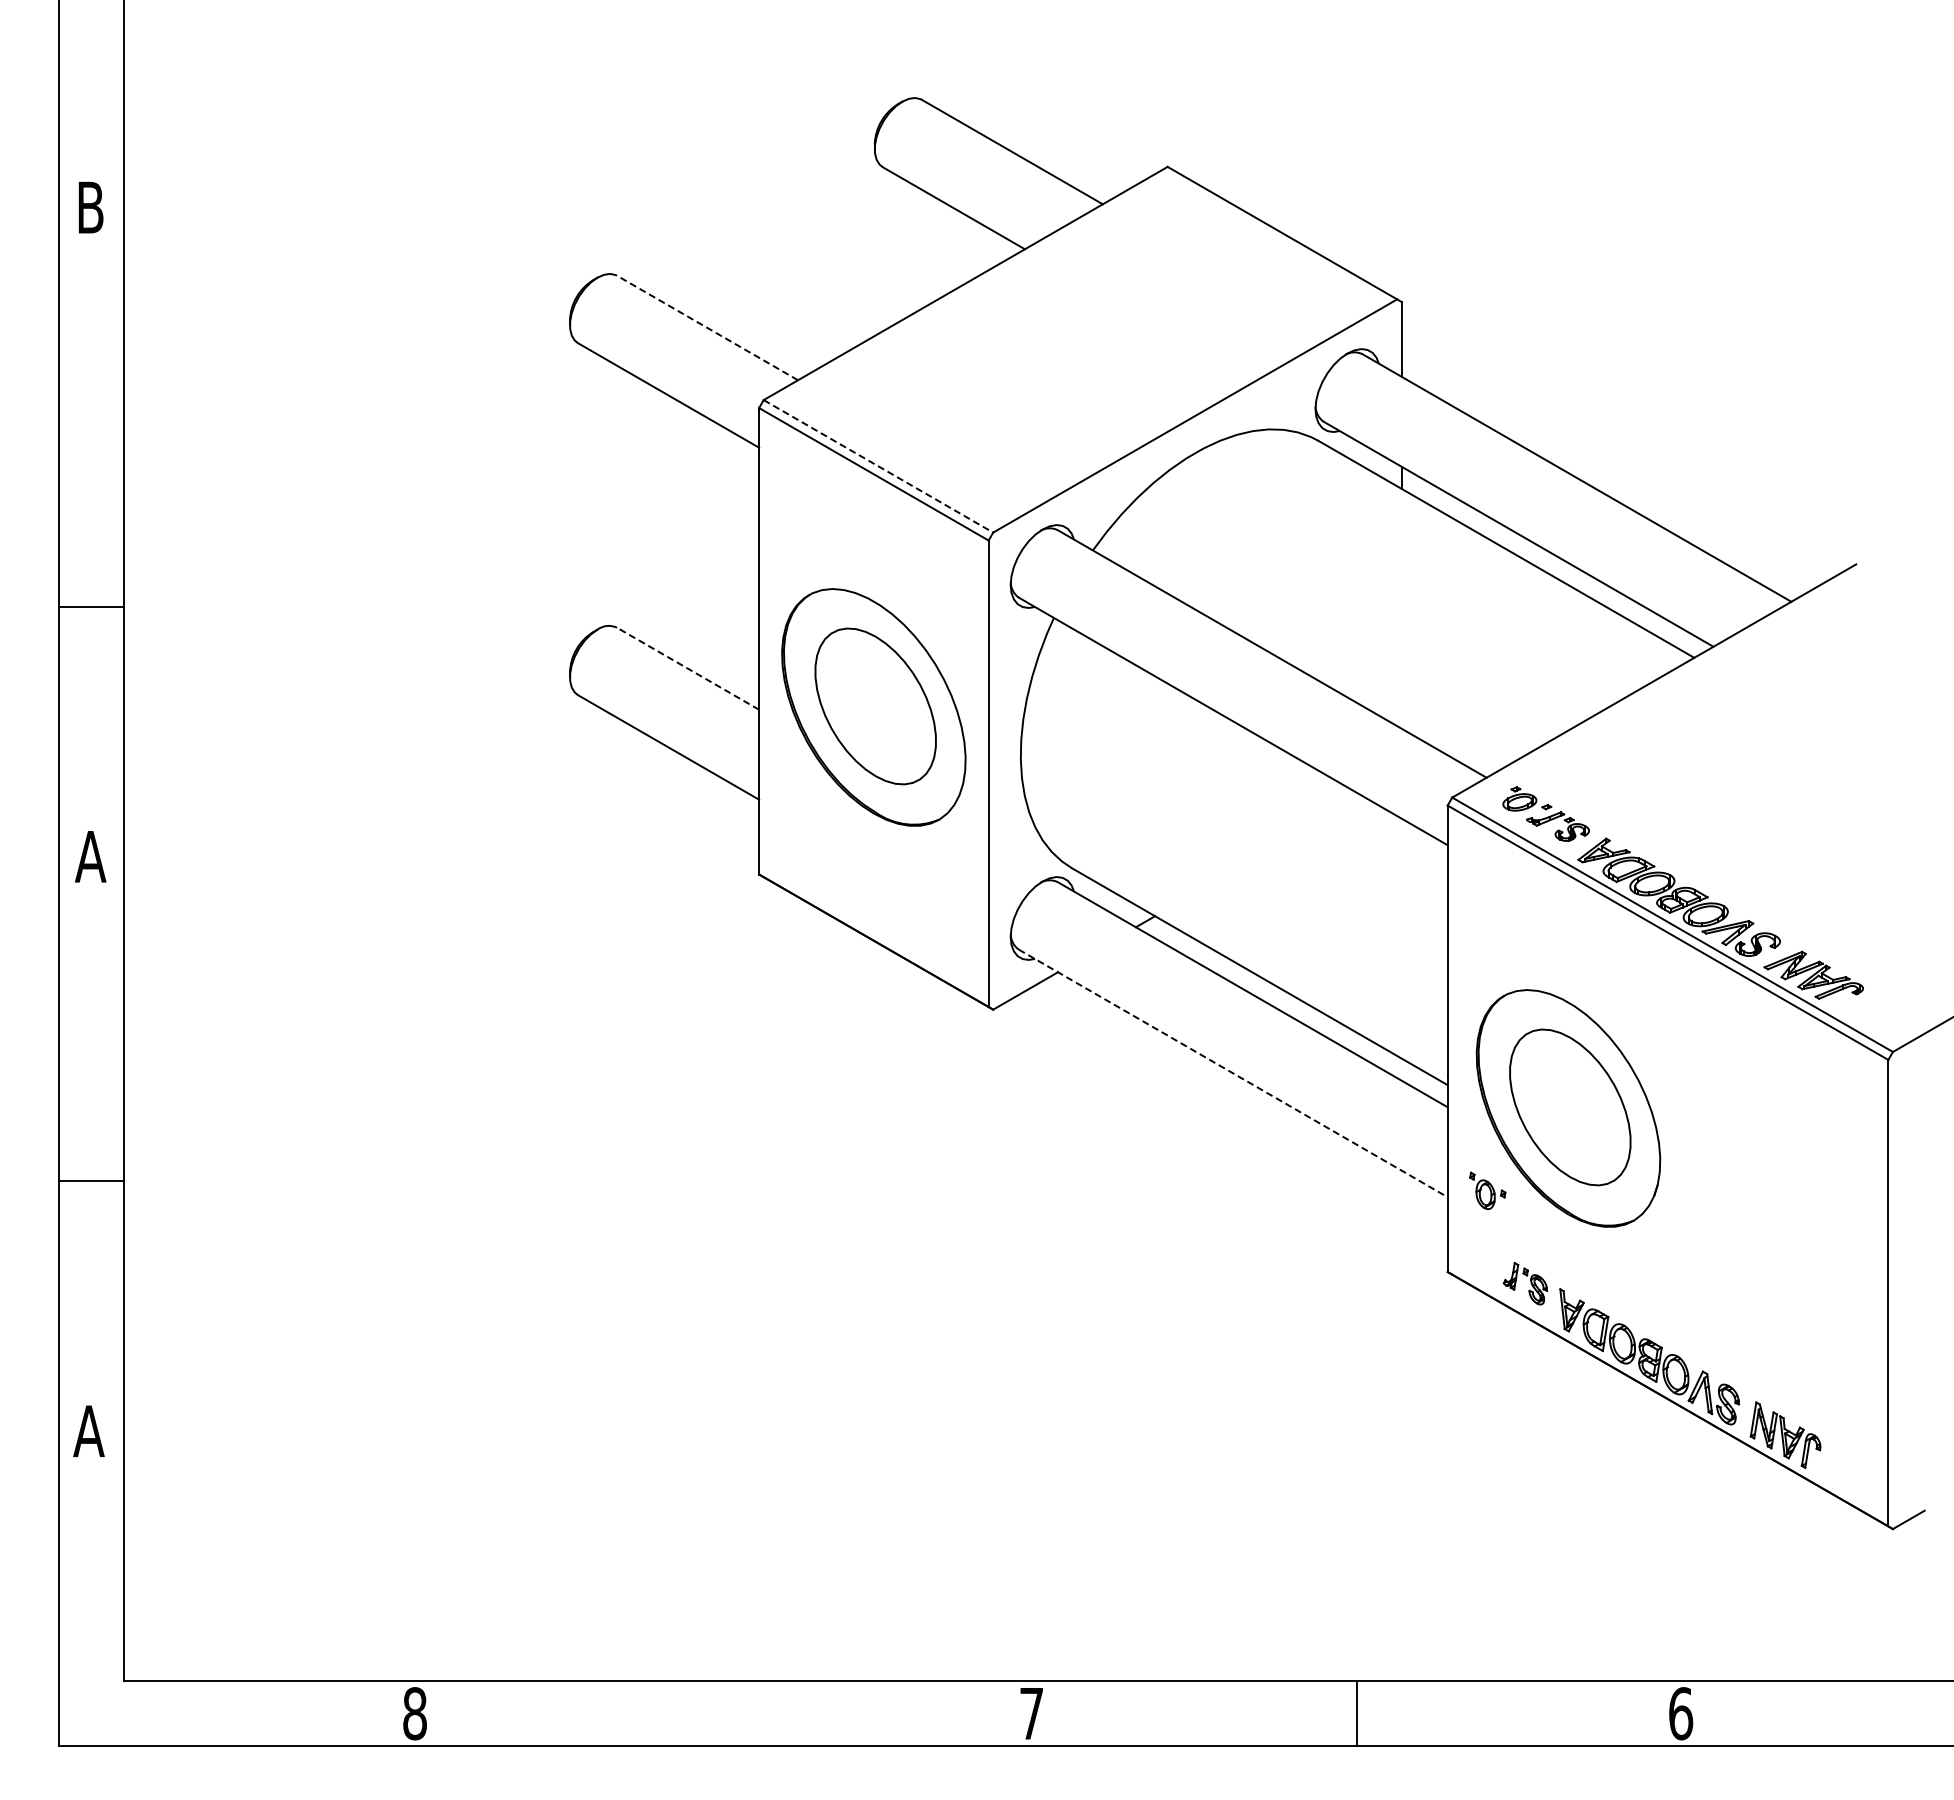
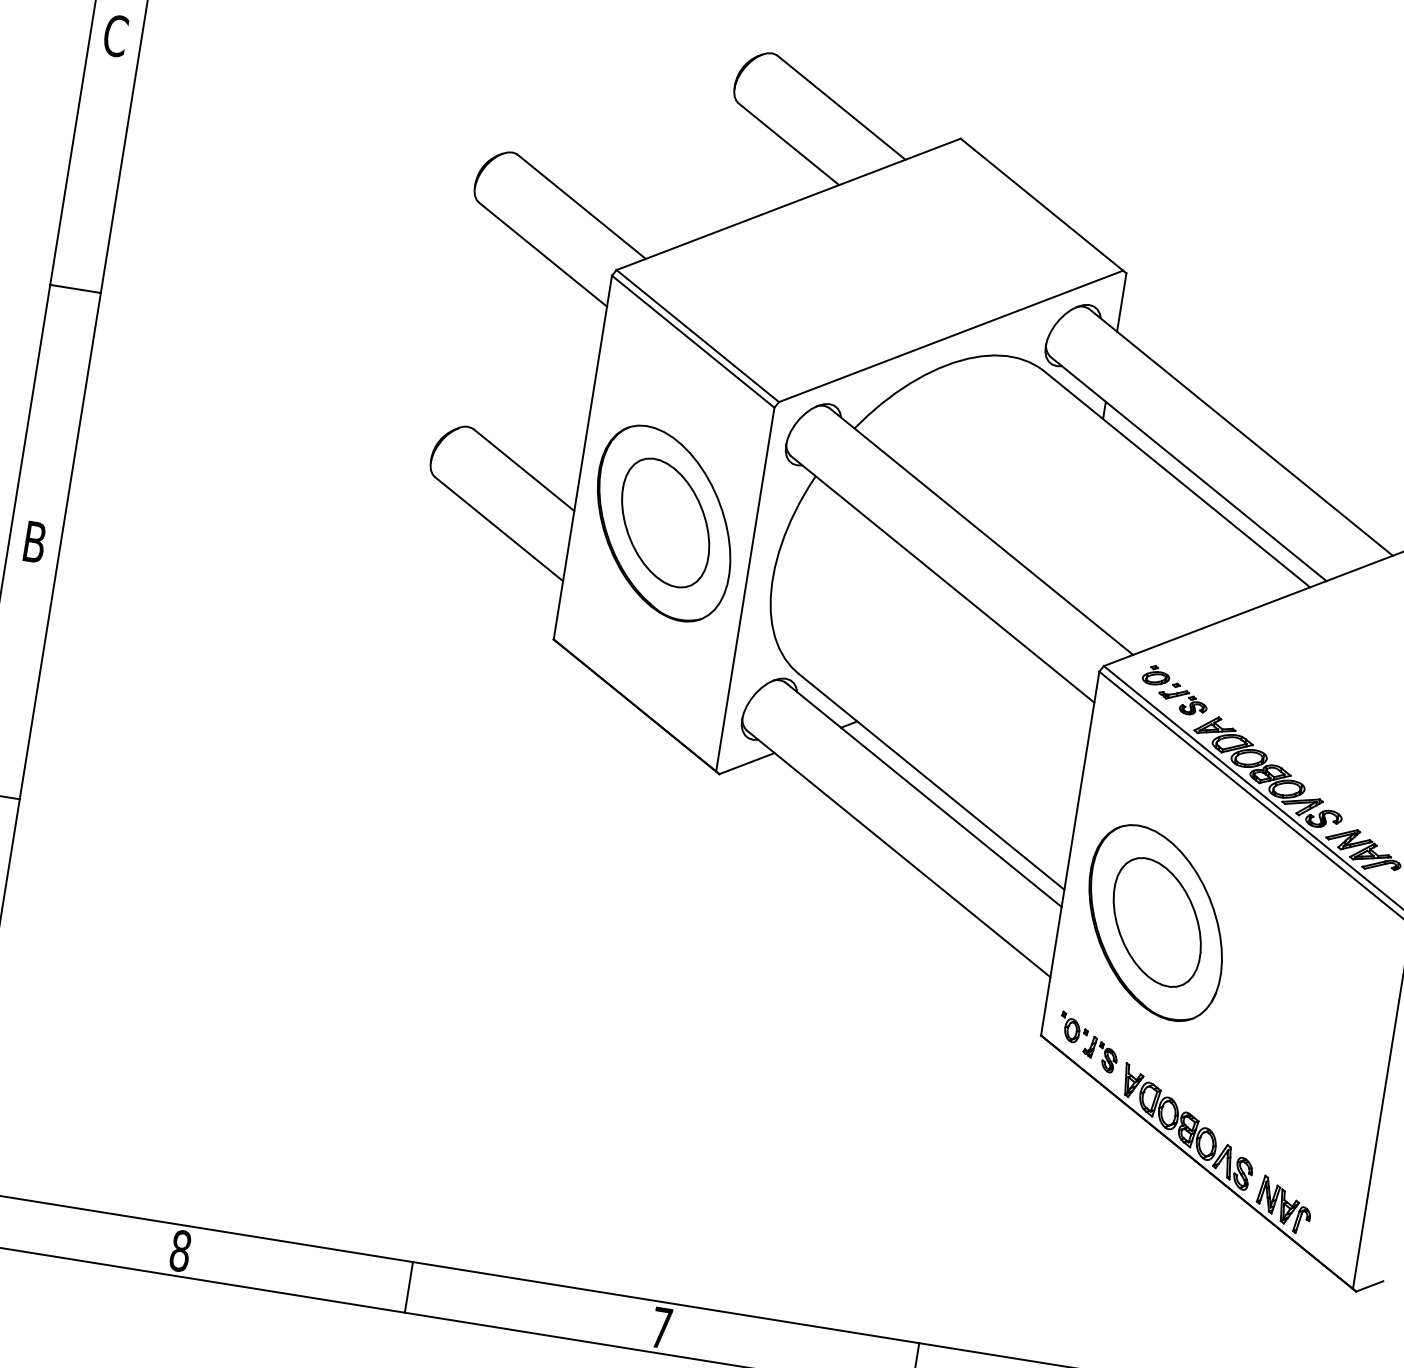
text: (90, 207) -> (115, 35), B -> C
line: (707, 328) -> (581, 207), dashed -> solid
line: (878, 466) -> (697, 336), dashed -> solid
line: (90, 607) -> (75, 289), moved
line: (687, 668) -> (523, 469), dashed -> solid
text: (90, 856) -> (34, 541), A -> B
line: (1233, 1073) -> (898, 853), dashed -> solid
part: (1487, 1190) -> (1074, 1027), moved
line: (707, 1713) -> (408, 1287), added

